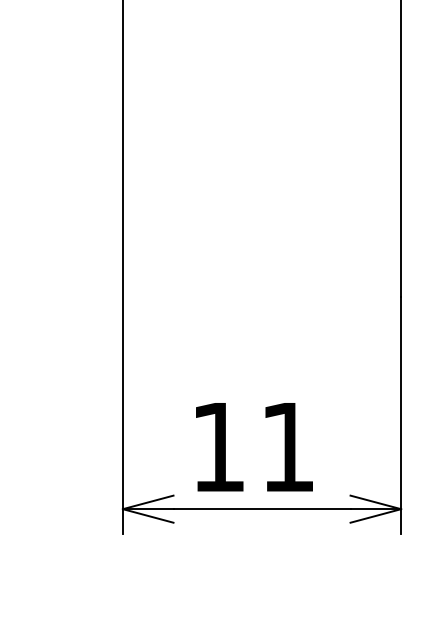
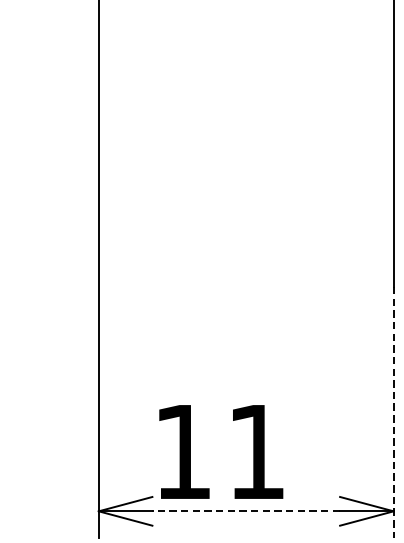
line: (401, 415) -> (394, 412), solid -> dashed
text: (254, 447) -> (221, 452), moved
line: (262, 509) -> (246, 511), solid -> dashed

